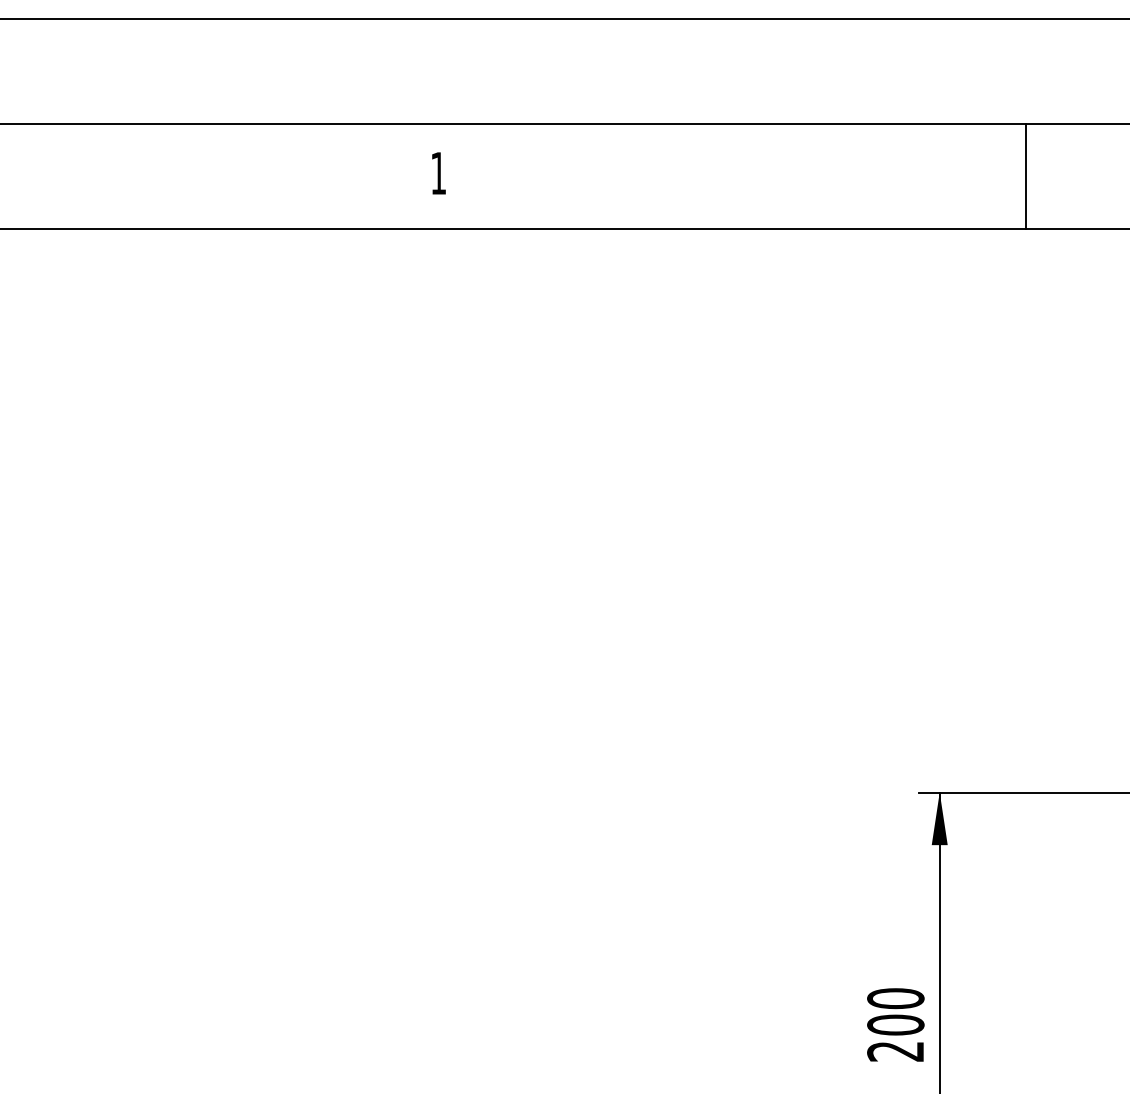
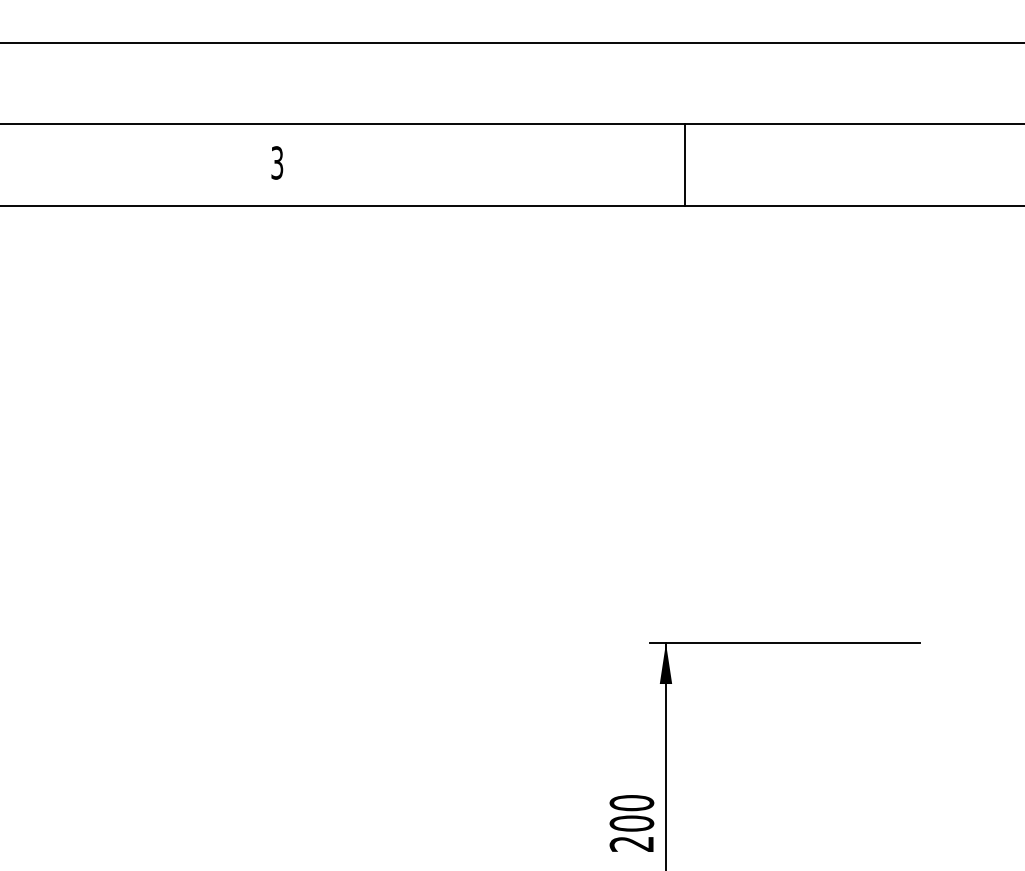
text: (438, 172) -> (277, 162), 1 -> 3
line: (1026, 176) -> (685, 165), moved

